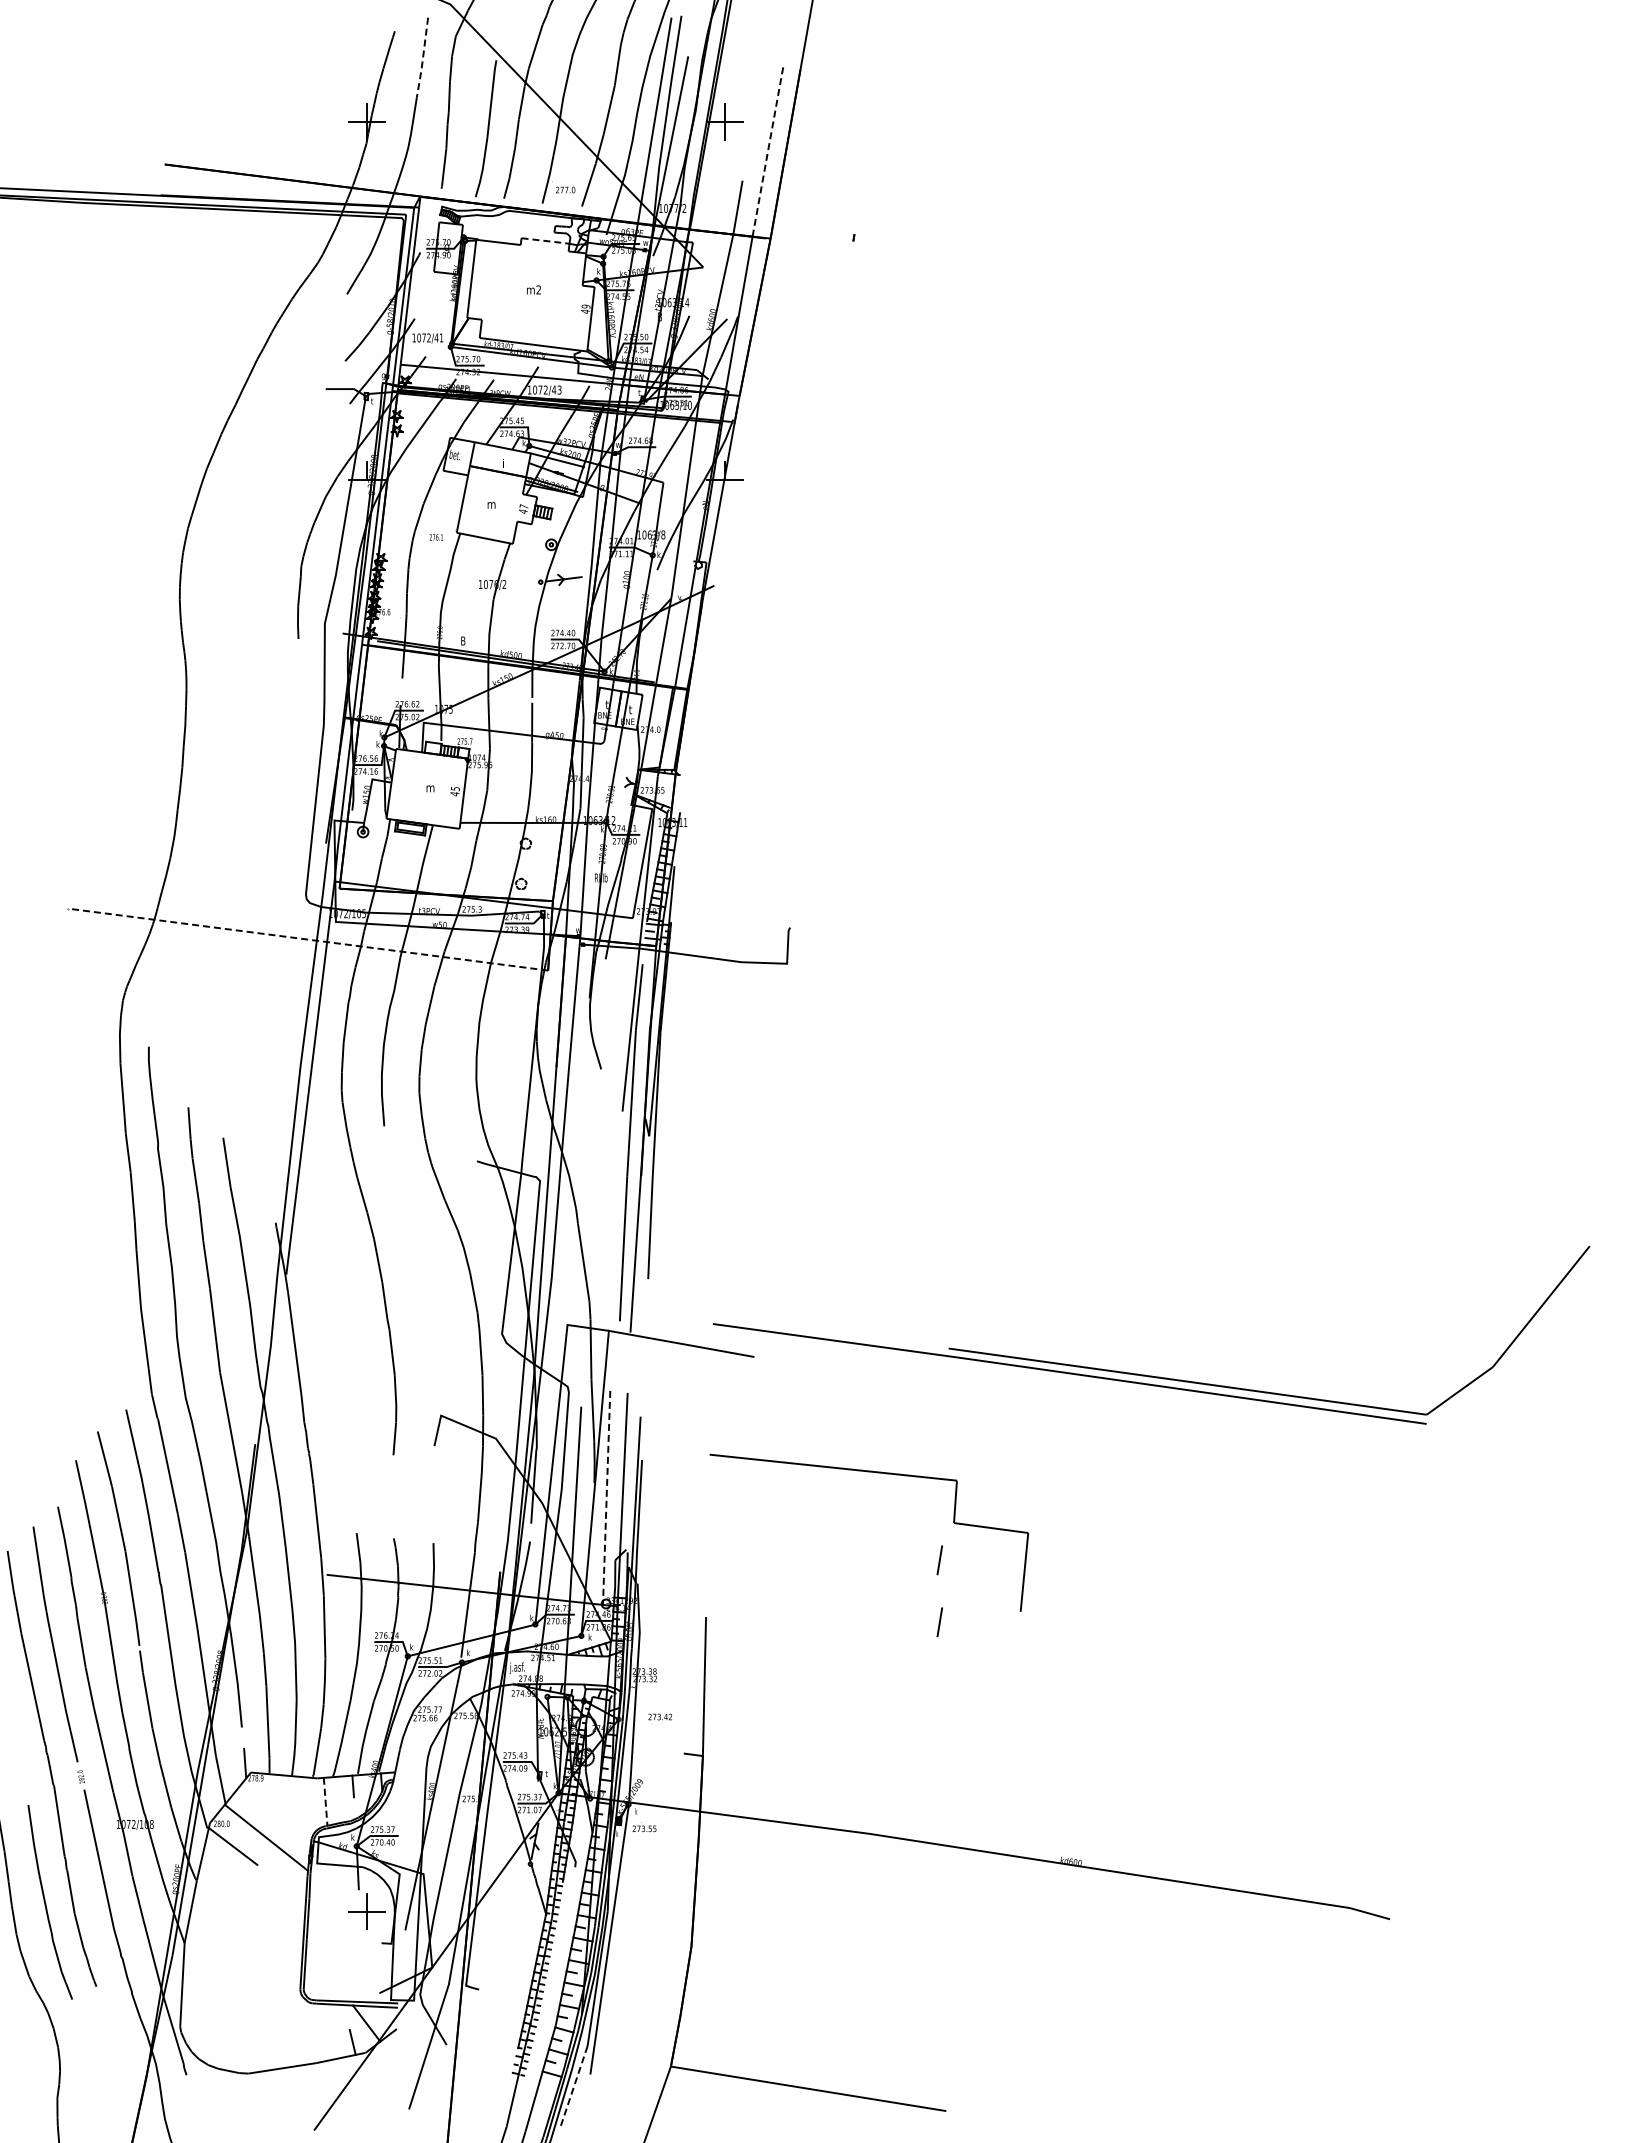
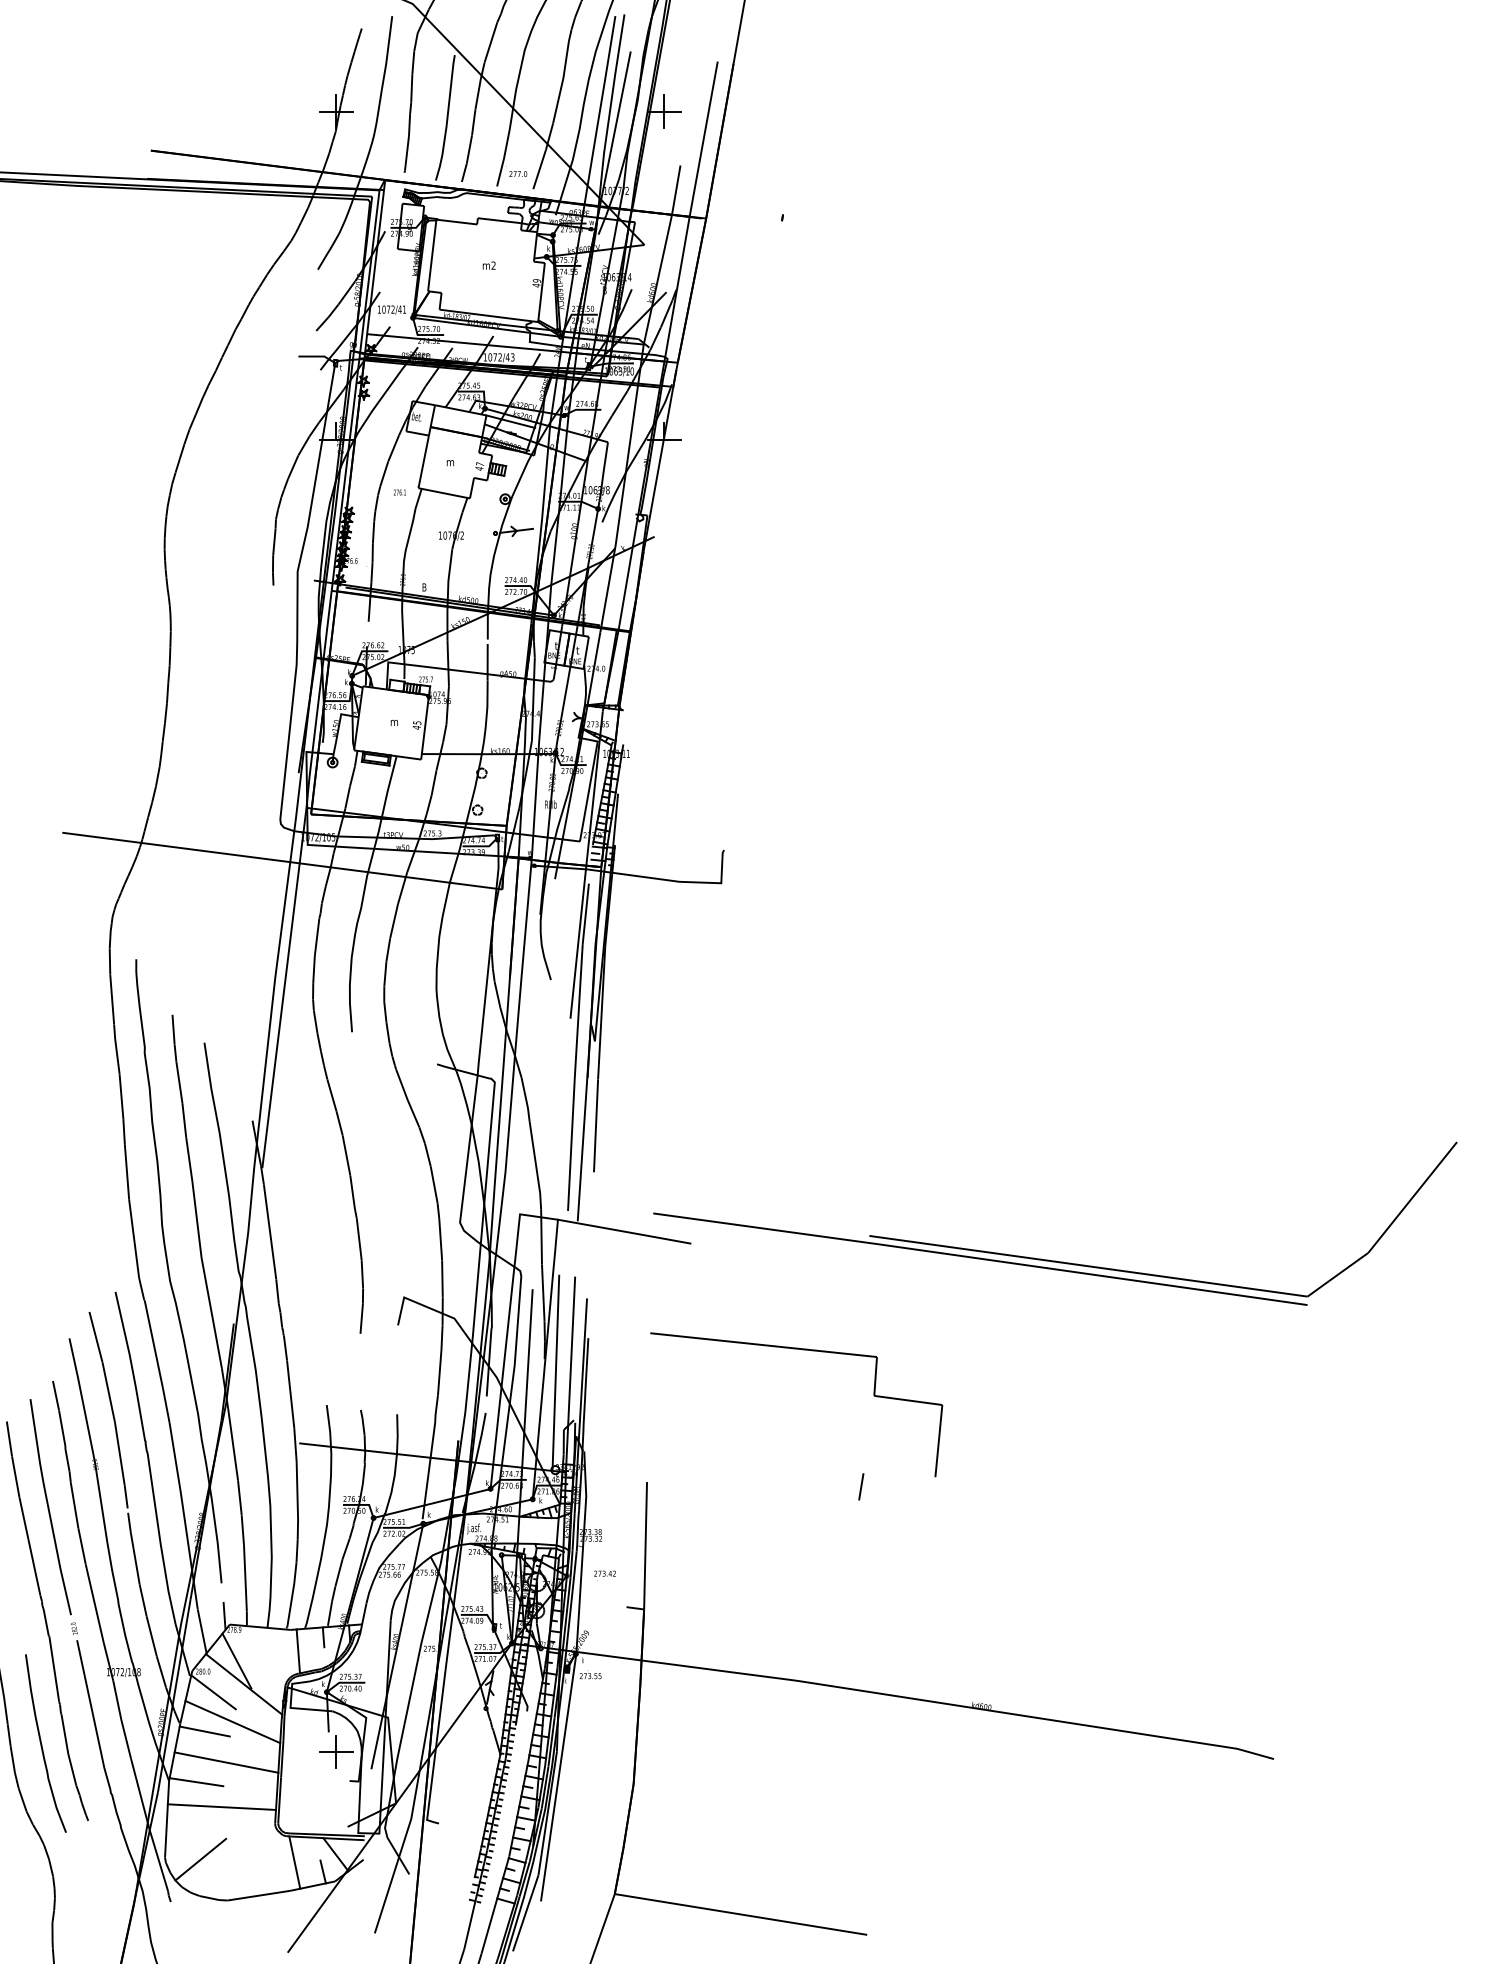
line: (422, 58) -> (387, 53), dashed -> solid
line: (767, 151) -> (703, 138), dashed -> solid
line: (546, 241) -> (500, 221), dashed -> solid
line: (307, 939) -> (281, 861), dashed -> solid
line: (606, 1498) -> (555, 1373), dashed -> solid
line: (939, 1560) -> (860, 1430), removed
line: (325, 1802) -> (298, 1652), dashed -> solid
line: (258, 1812) -> (236, 1661), added
line: (253, 1878) -> (232, 1721), added
line: (223, 1888) -> (204, 1730), added
line: (246, 1923) -> (225, 1762), added
line: (214, 1944) -> (196, 1782), added
line: (242, 1971) -> (222, 1806), added
line: (218, 2028) -> (200, 1859), added
line: (321, 2031) -> (294, 1861), added
line: (573, 2087) -> (525, 1913), dashed -> solid

